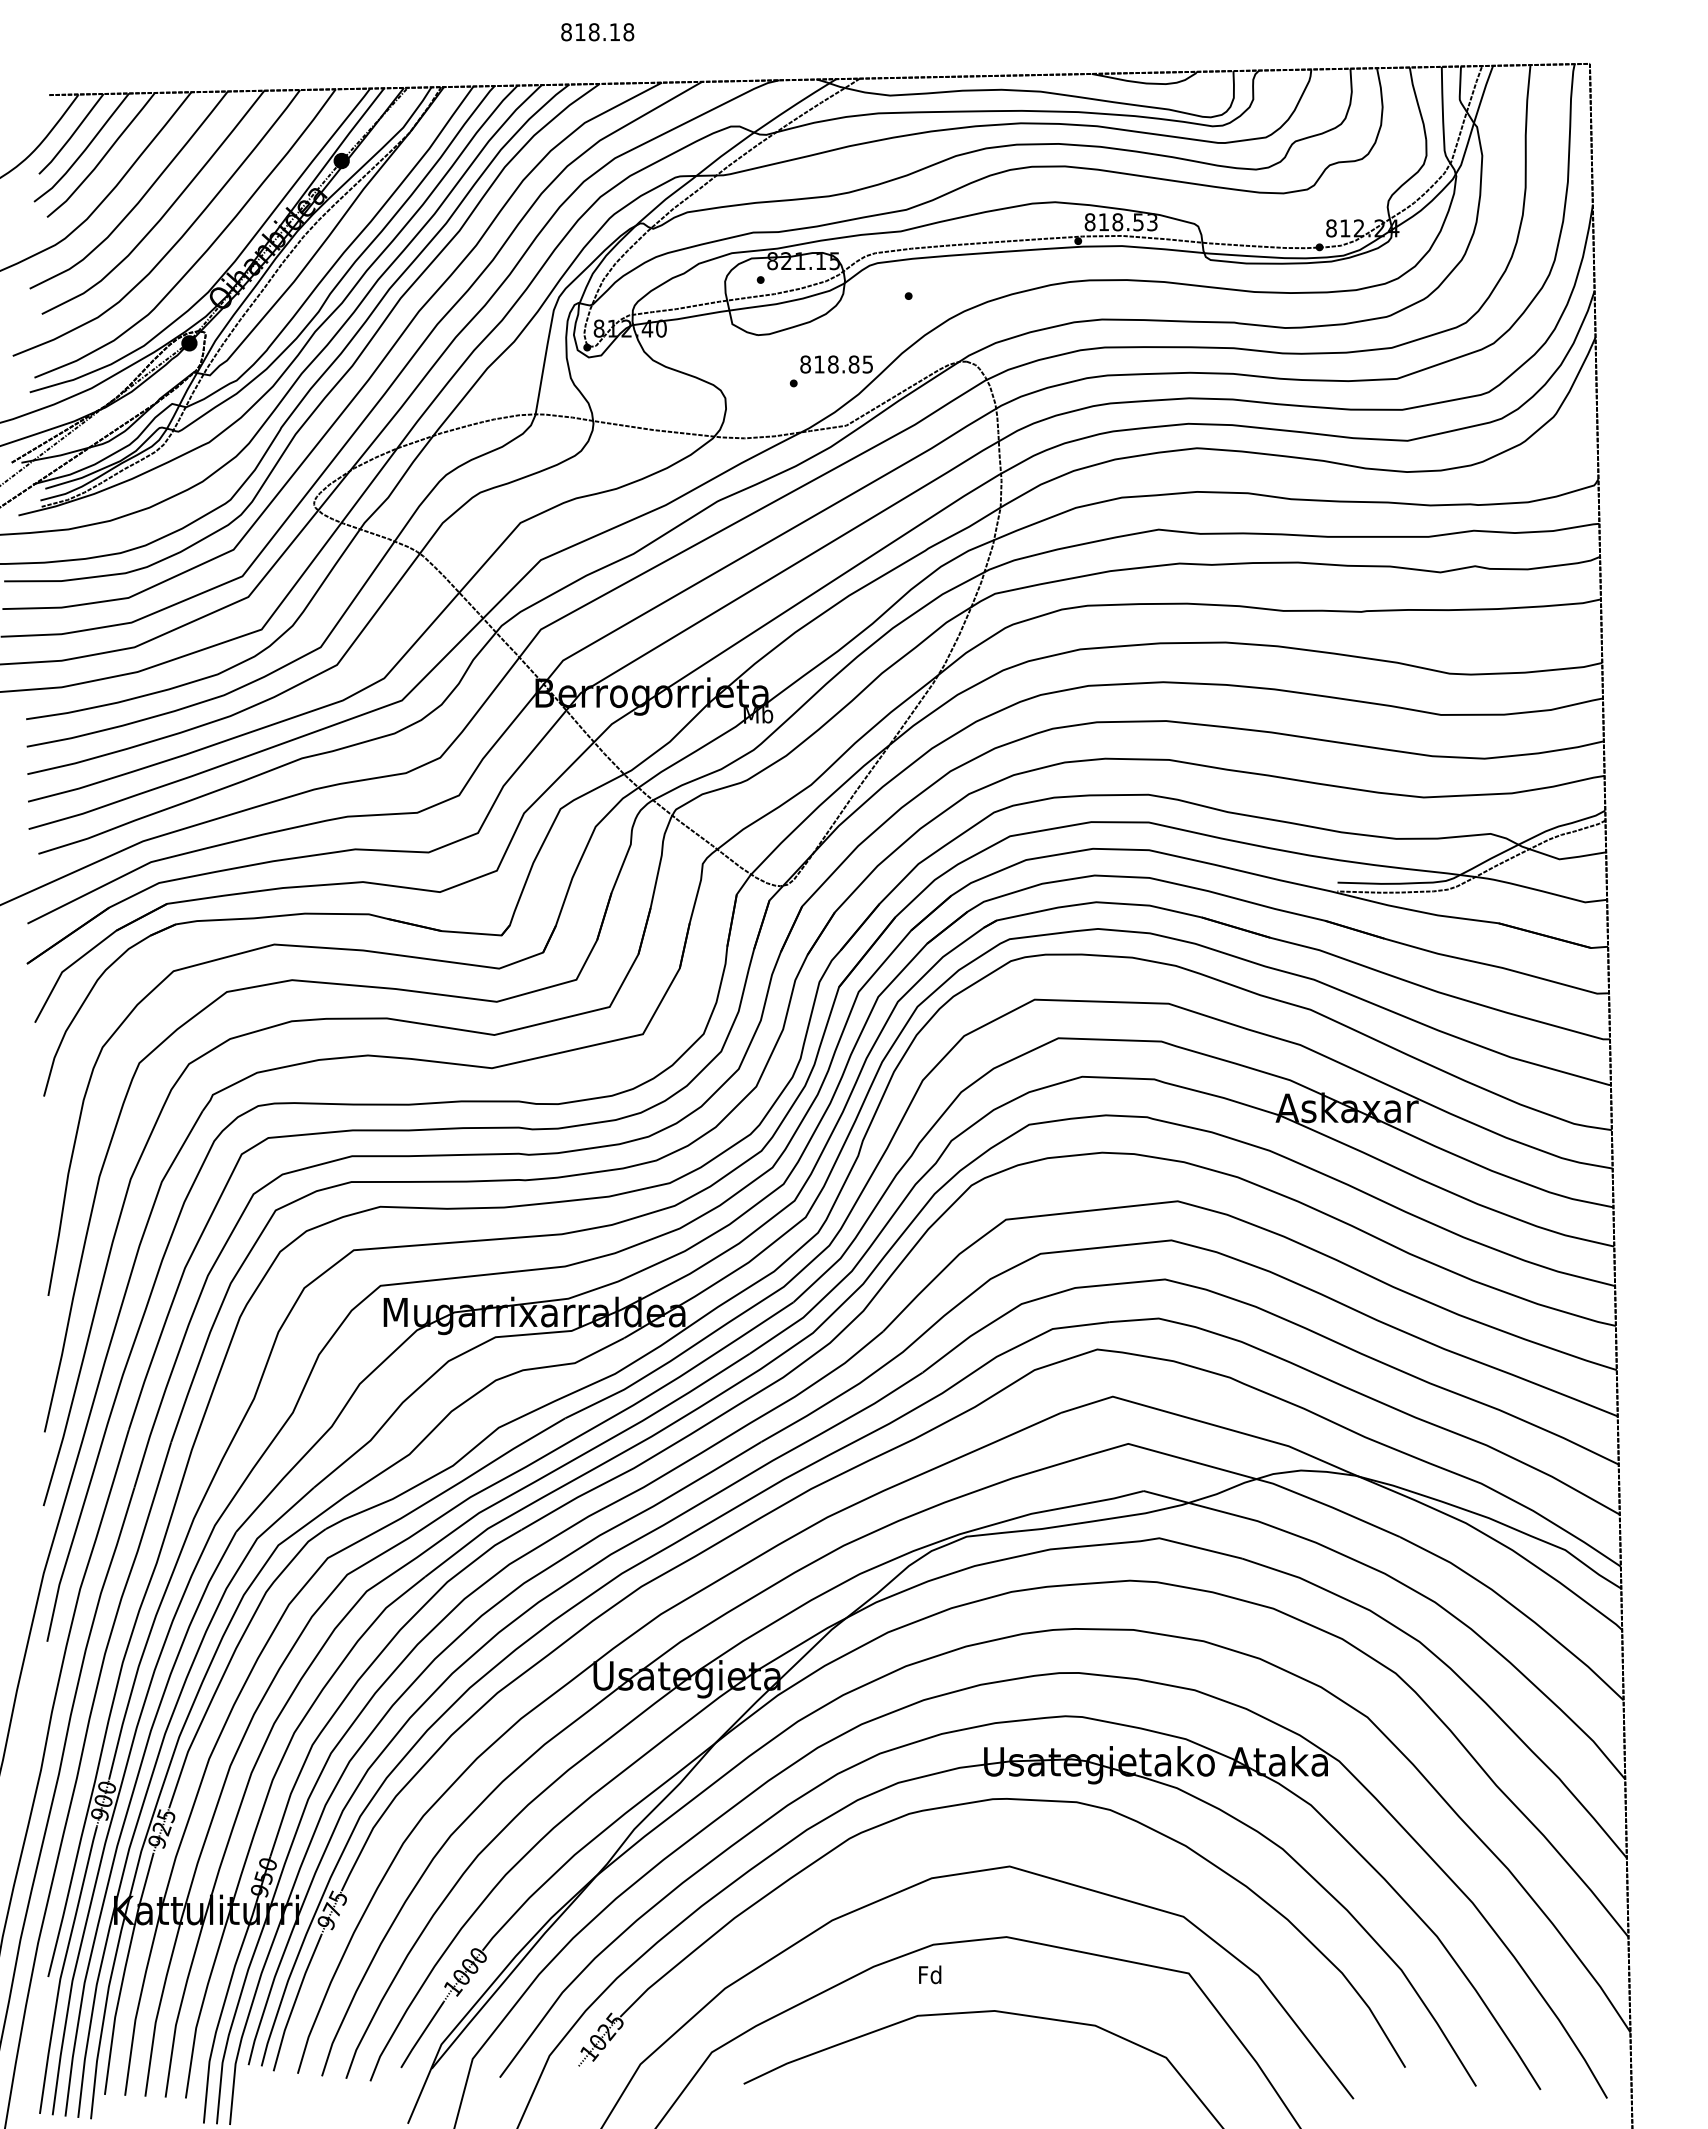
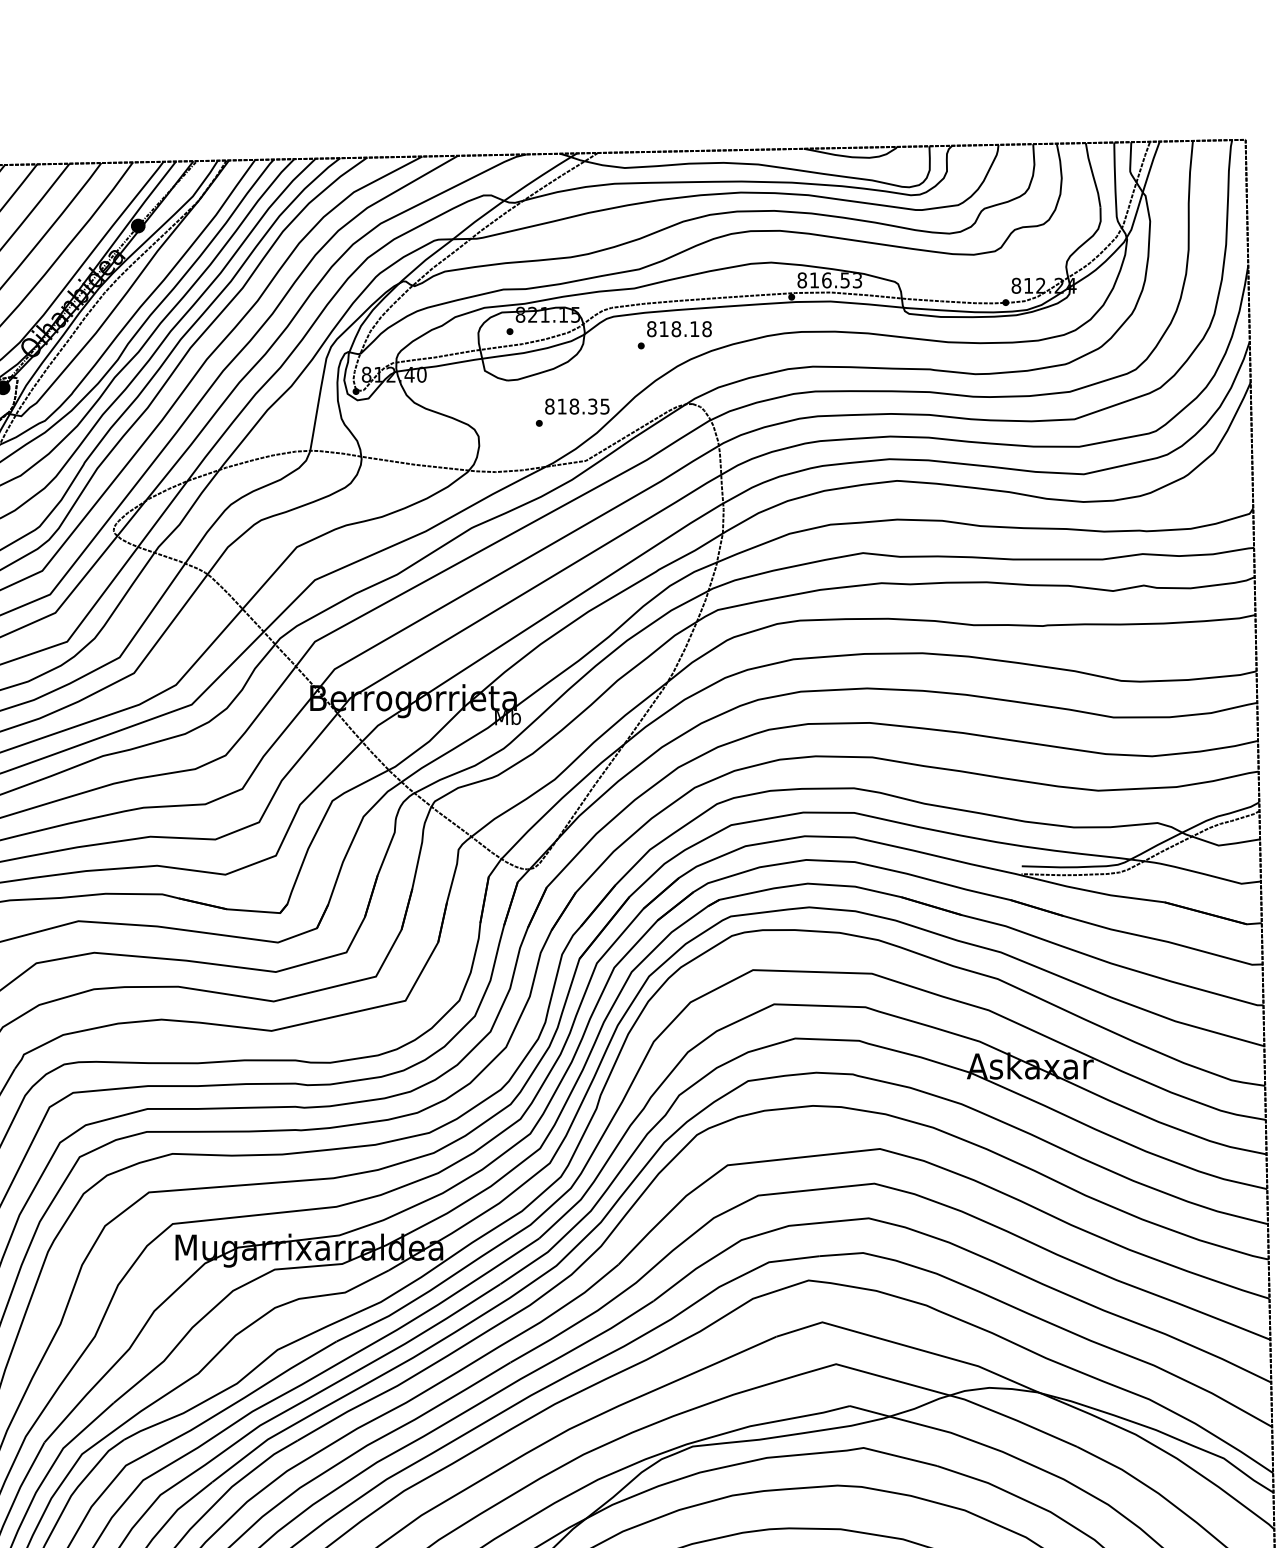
text: (597, 32) -> (679, 329), moved
text: (1117, 222) -> (826, 280), 818.53 -> 816.53
text: (853, 364) -> (592, 406), 818.85 -> 818.35

